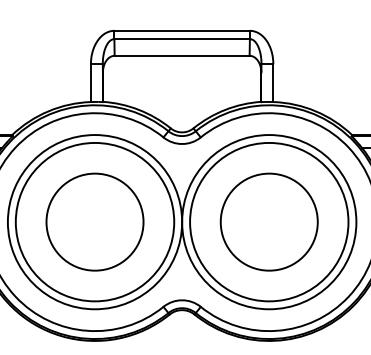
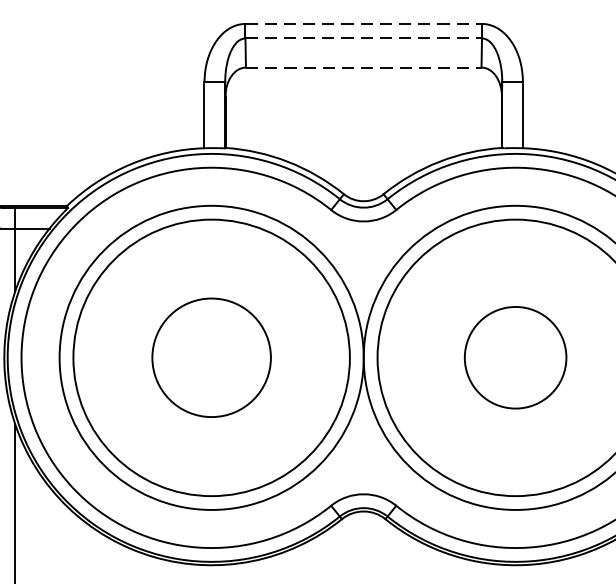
line: (182, 30) -> (364, 23), solid -> dashed
line: (182, 39) -> (364, 39), solid -> dashed
line: (182, 55) -> (364, 67), solid -> dashed
circle: (94, 221) -> (210, 356), size x0.7
circle: (268, 221) -> (514, 356), size x0.6

